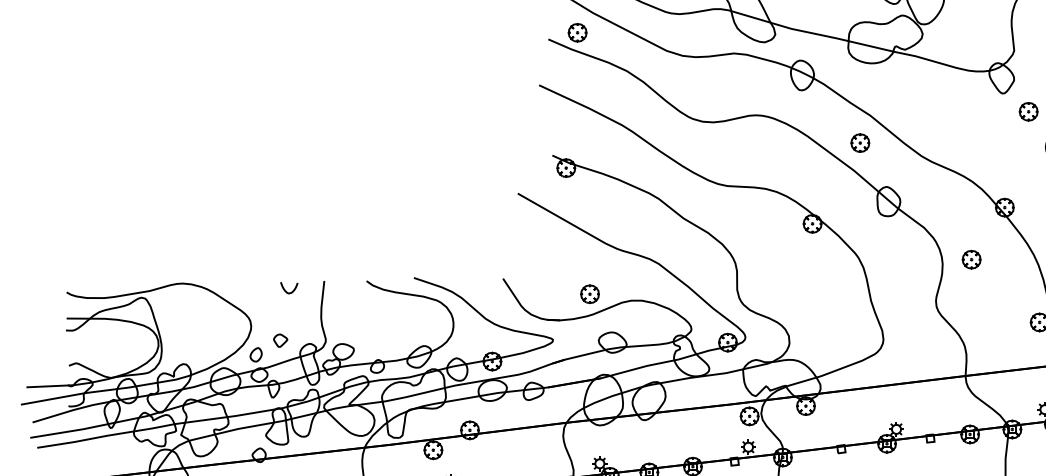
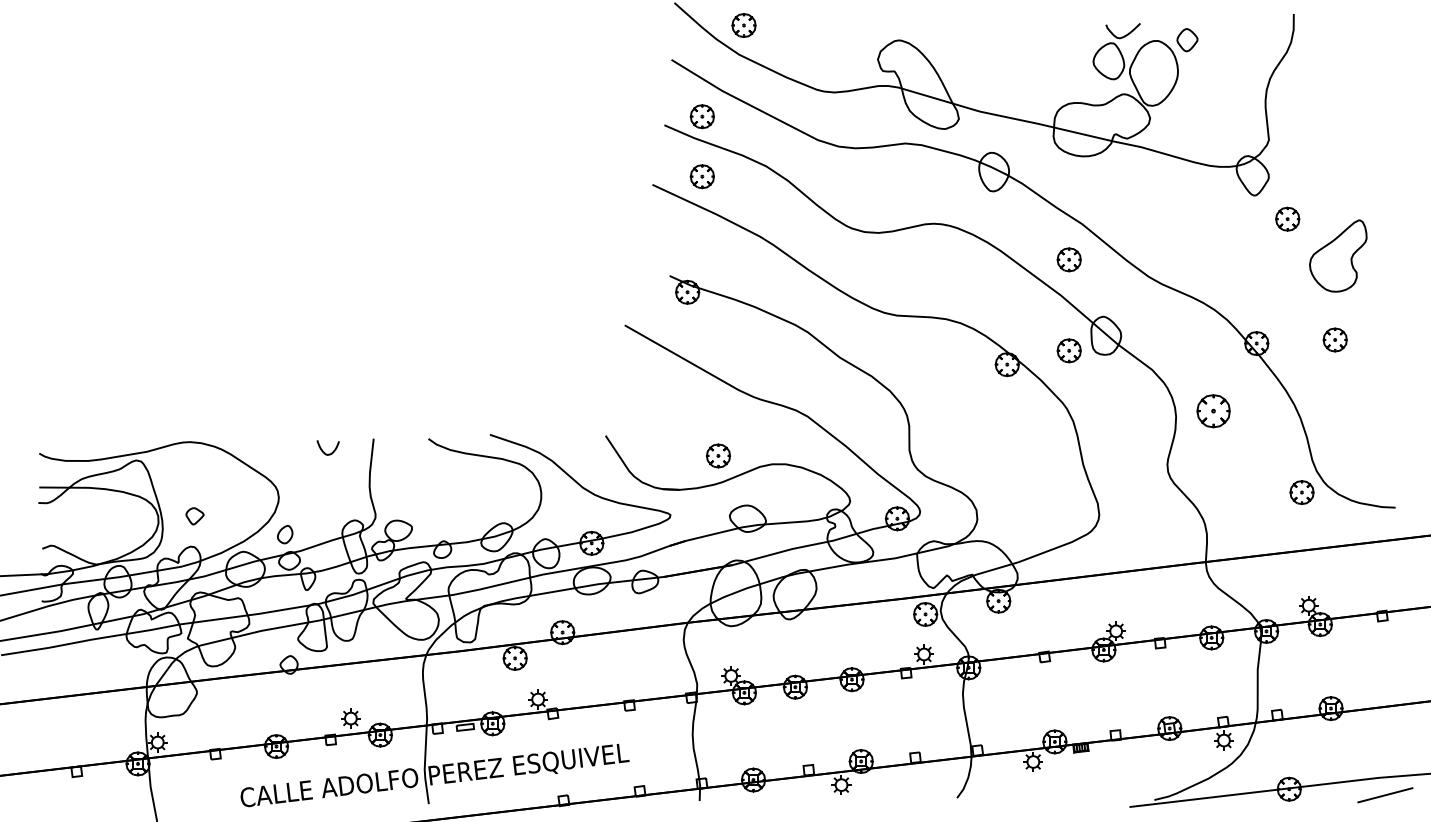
part: (576, 78) -> (701, 176), added
part: (859, 212) -> (1068, 350), added
part: (971, 259) -> (1213, 410), size x1.4
part: (280, 340) -> (194, 516), moved

